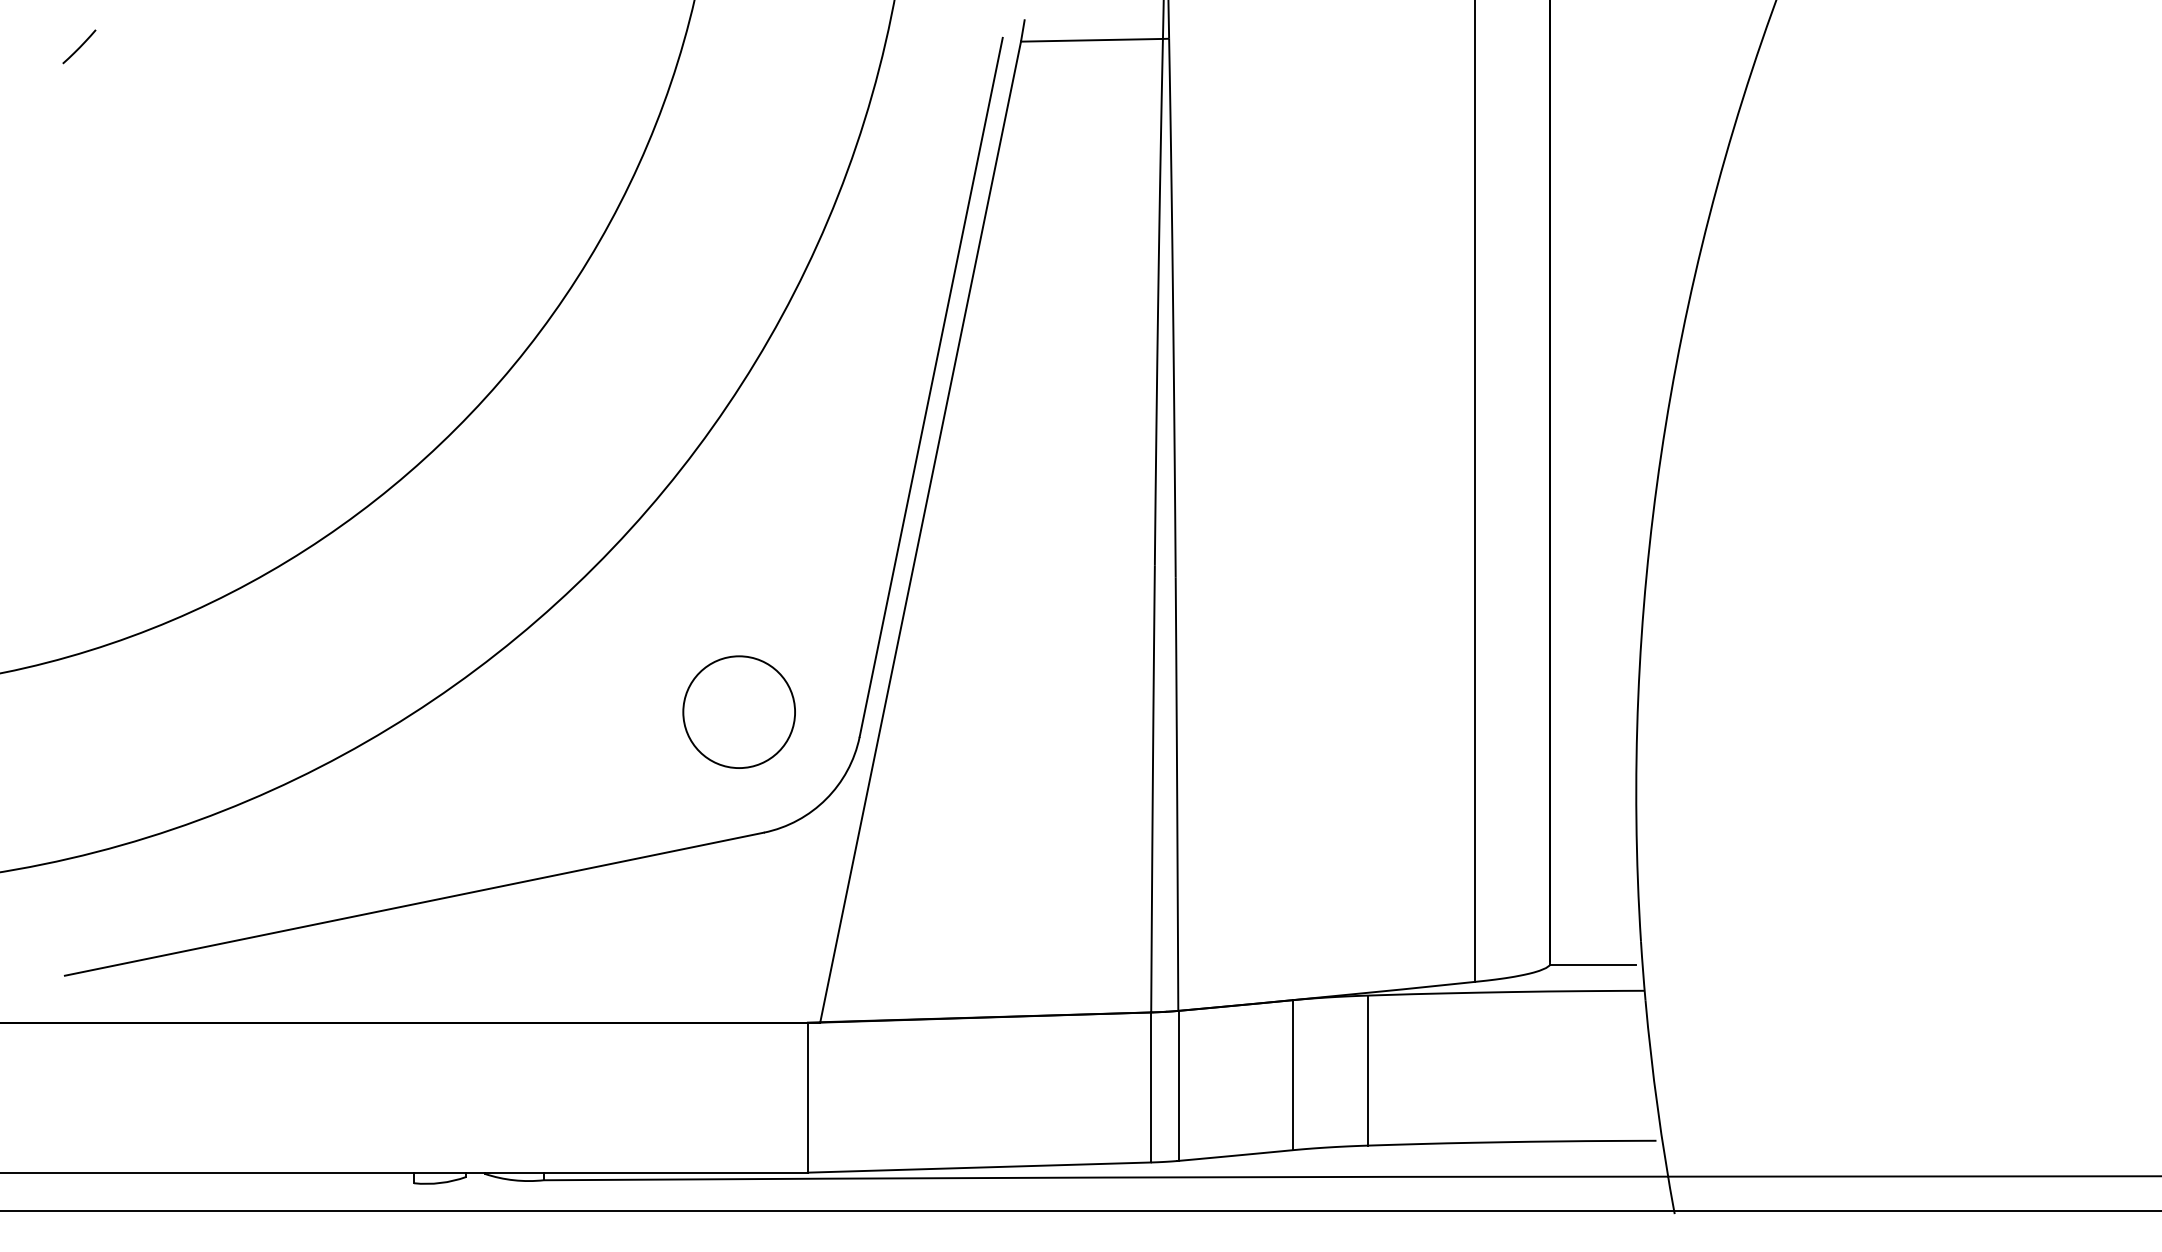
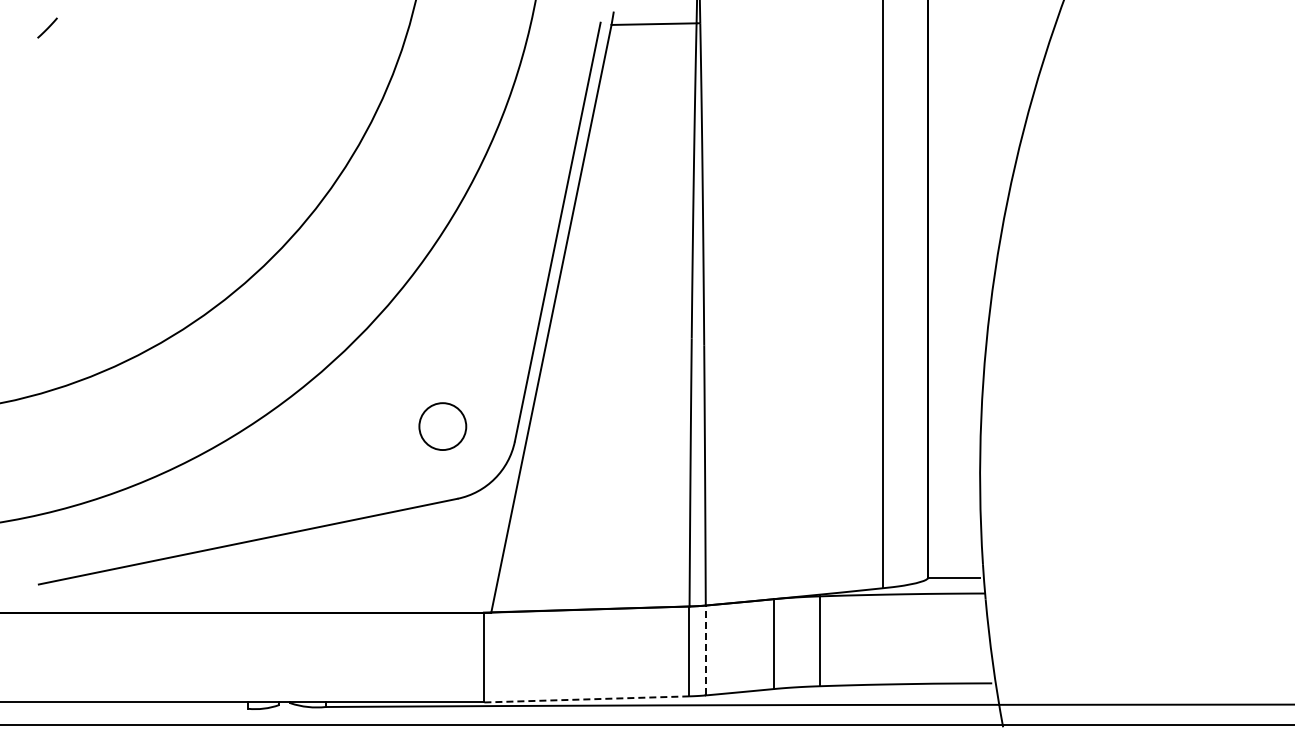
circle: (738, 711) -> (442, 426), size x0.7
line: (1177, 1085) -> (705, 650), solid -> dashed
line: (979, 1167) -> (586, 699), solid -> dashed

